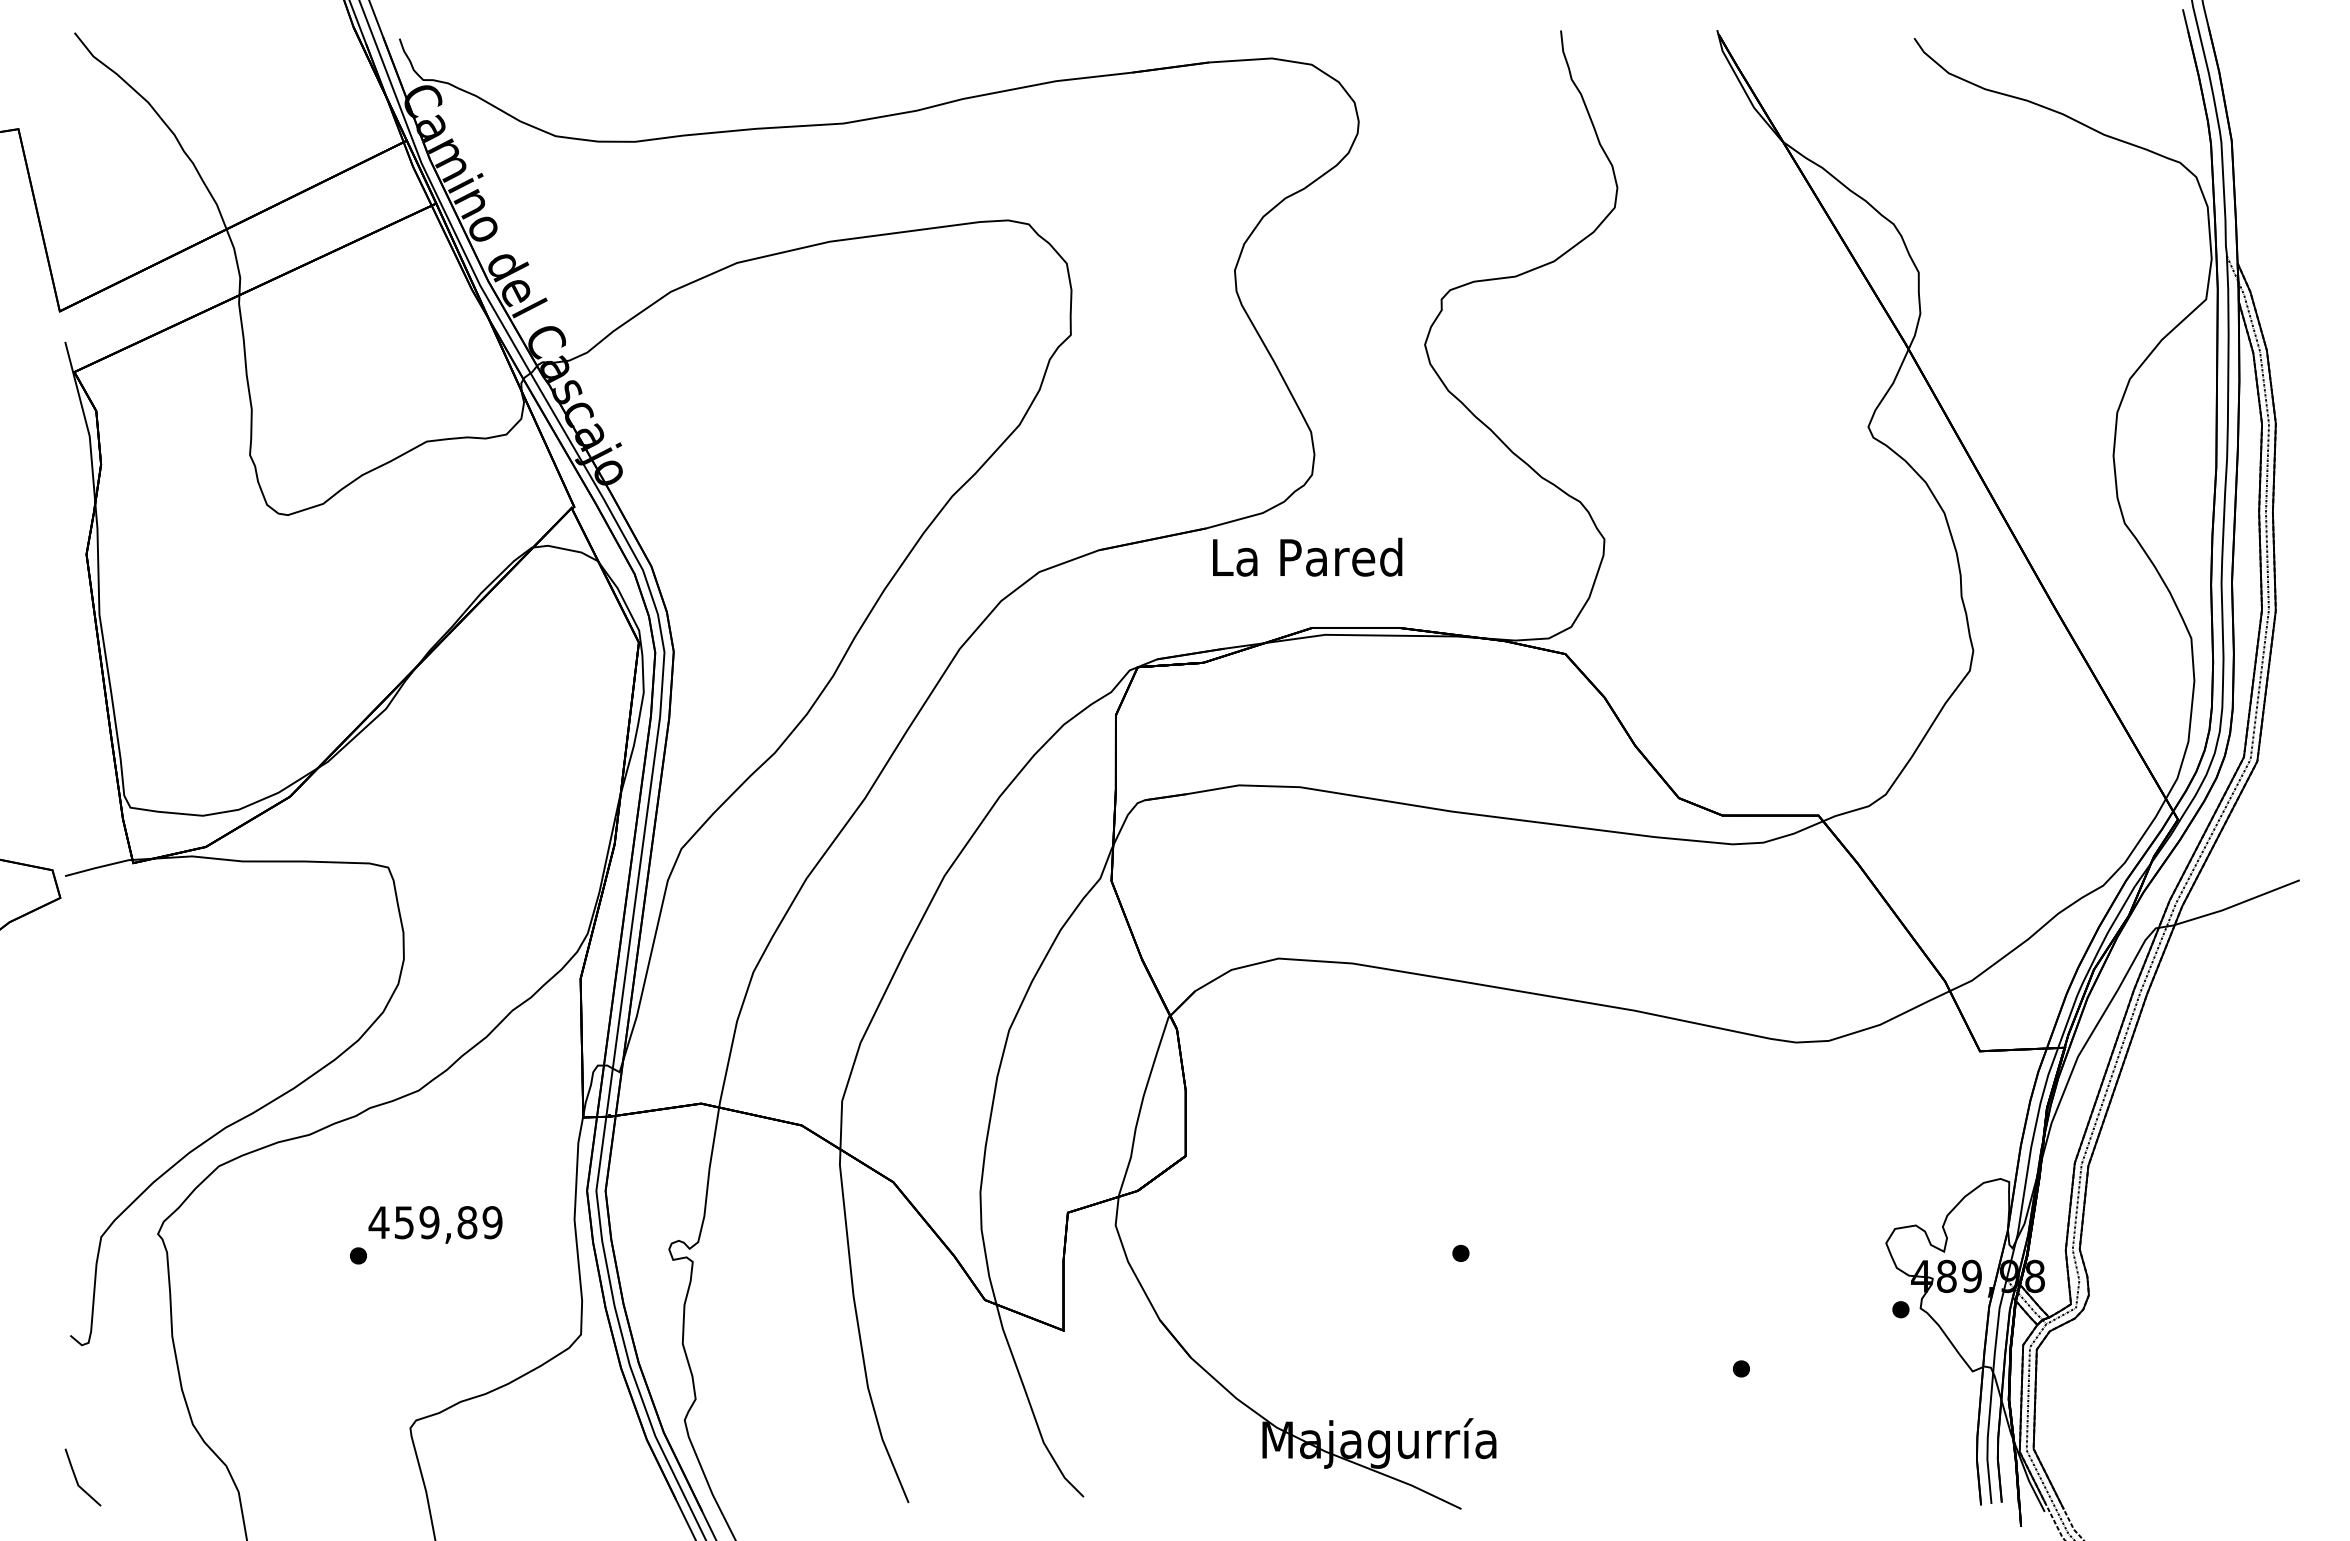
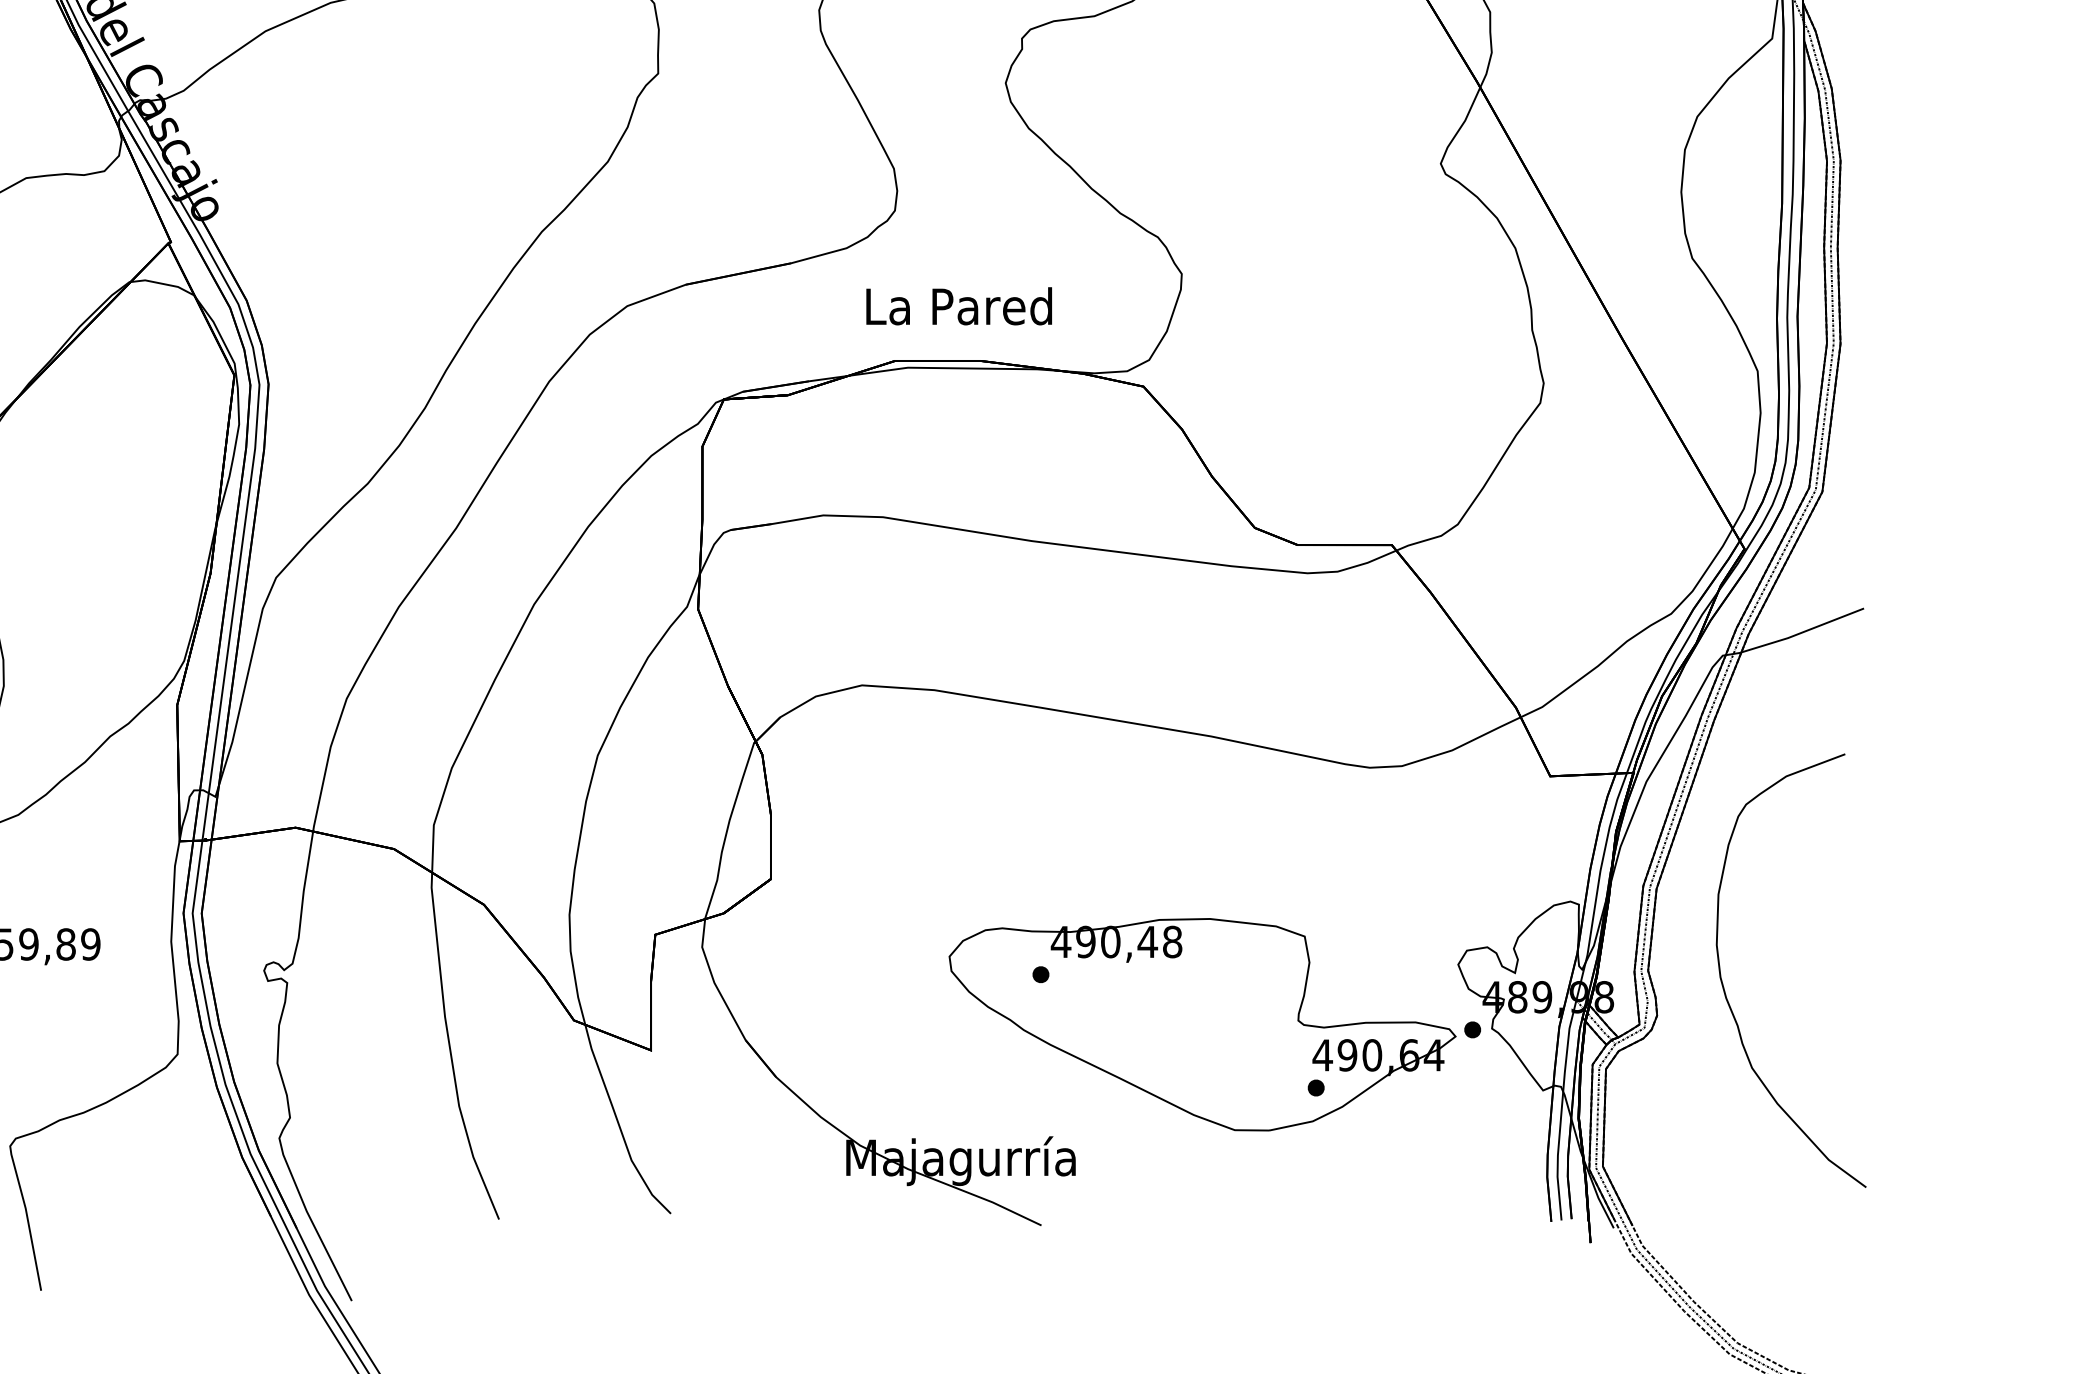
text: (1307, 556) -> (959, 305), moved
part: (2158, 1269) -> (1725, 990), added
part: (1625, 1304) -> (1202, 1024), added

